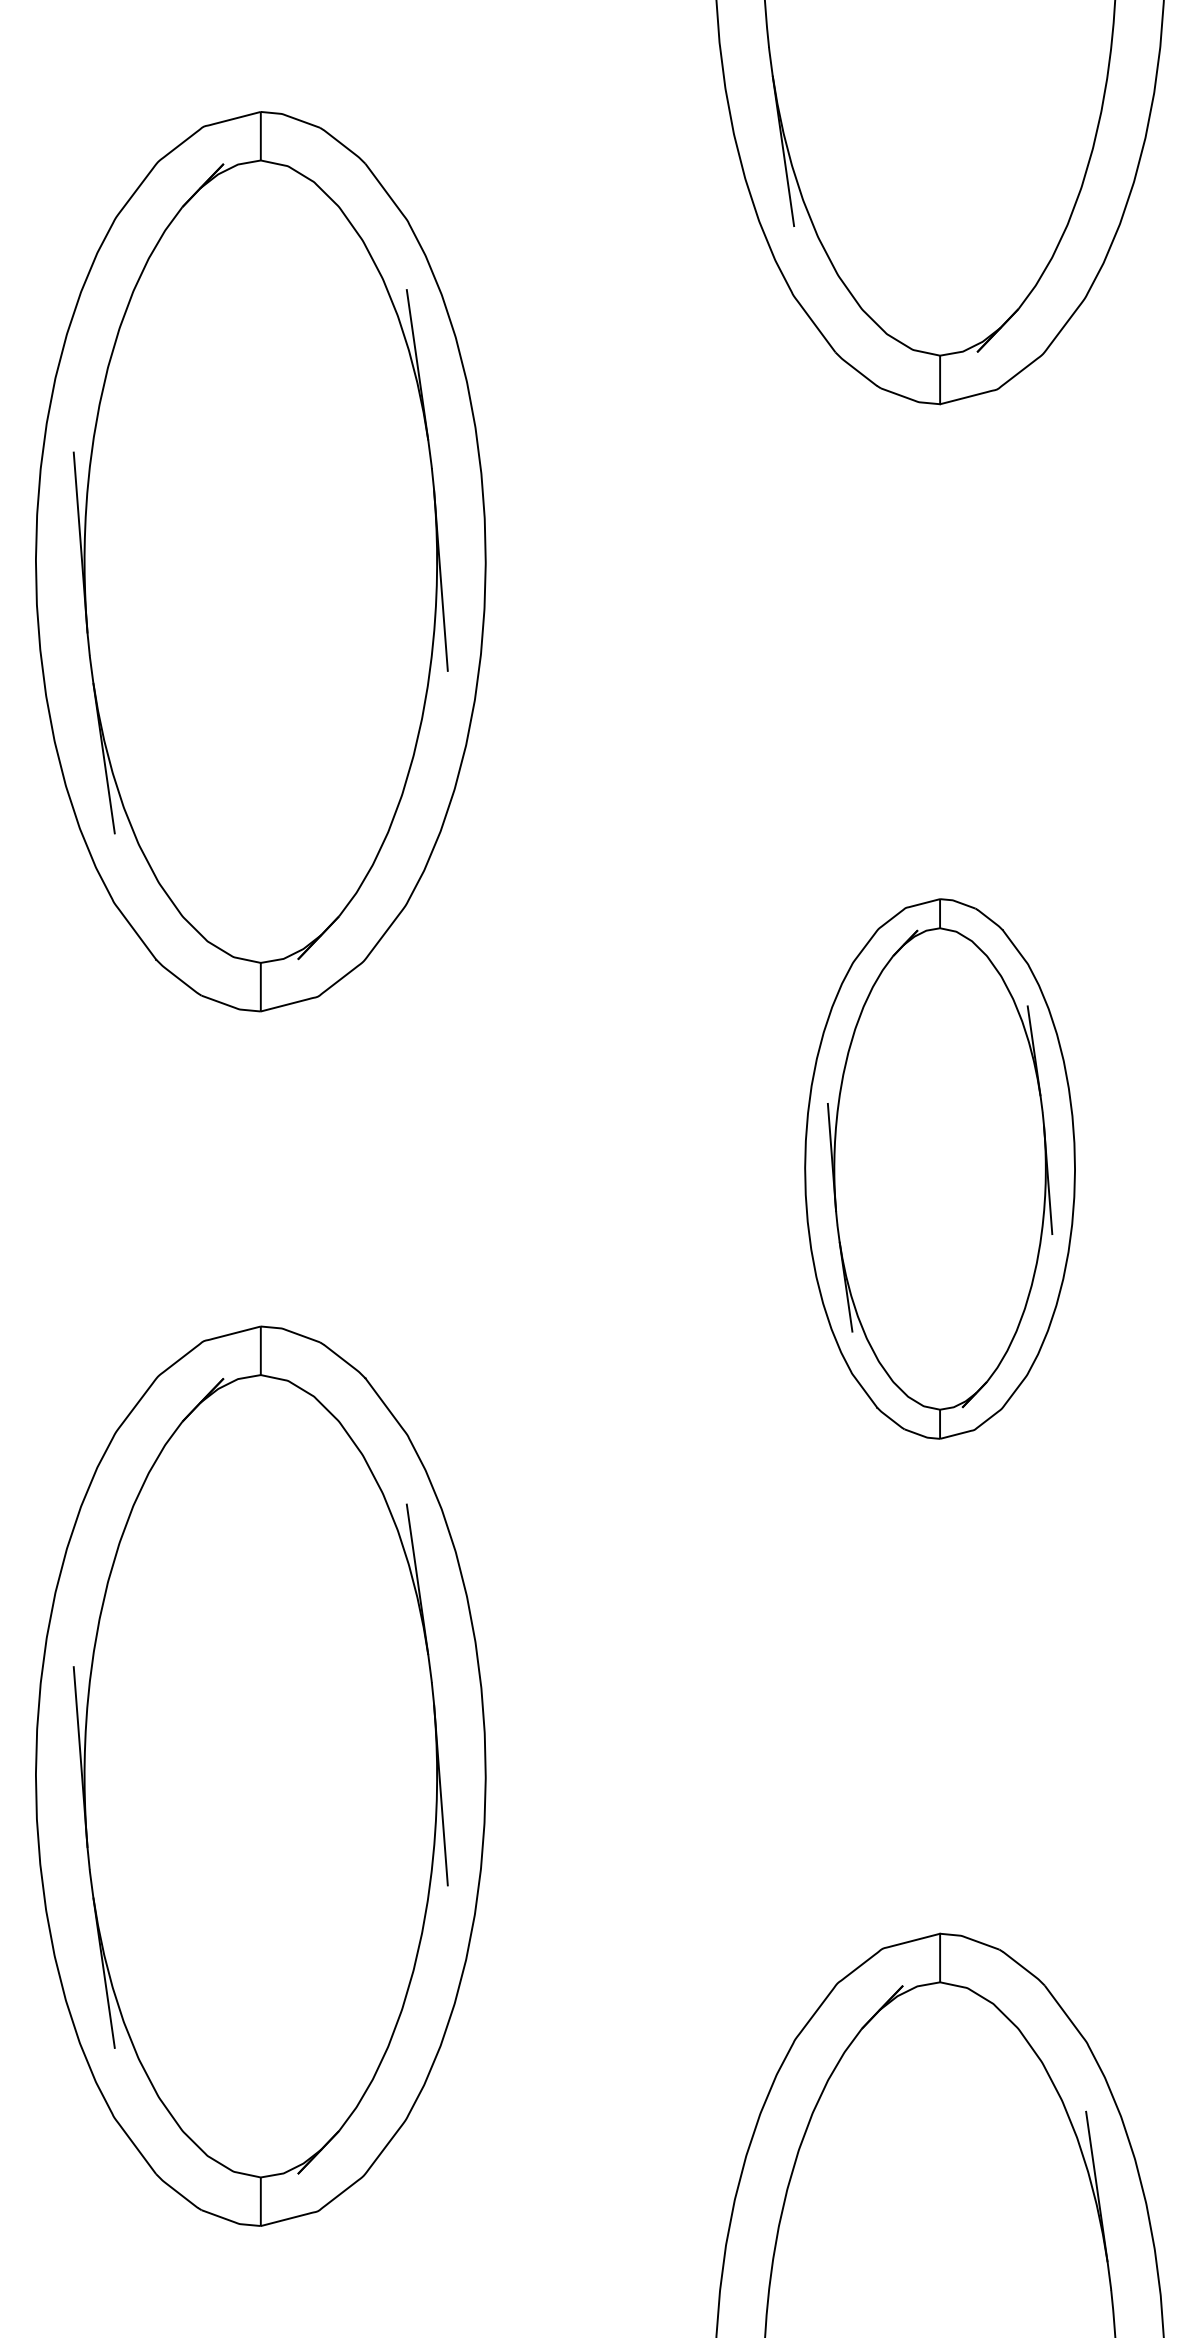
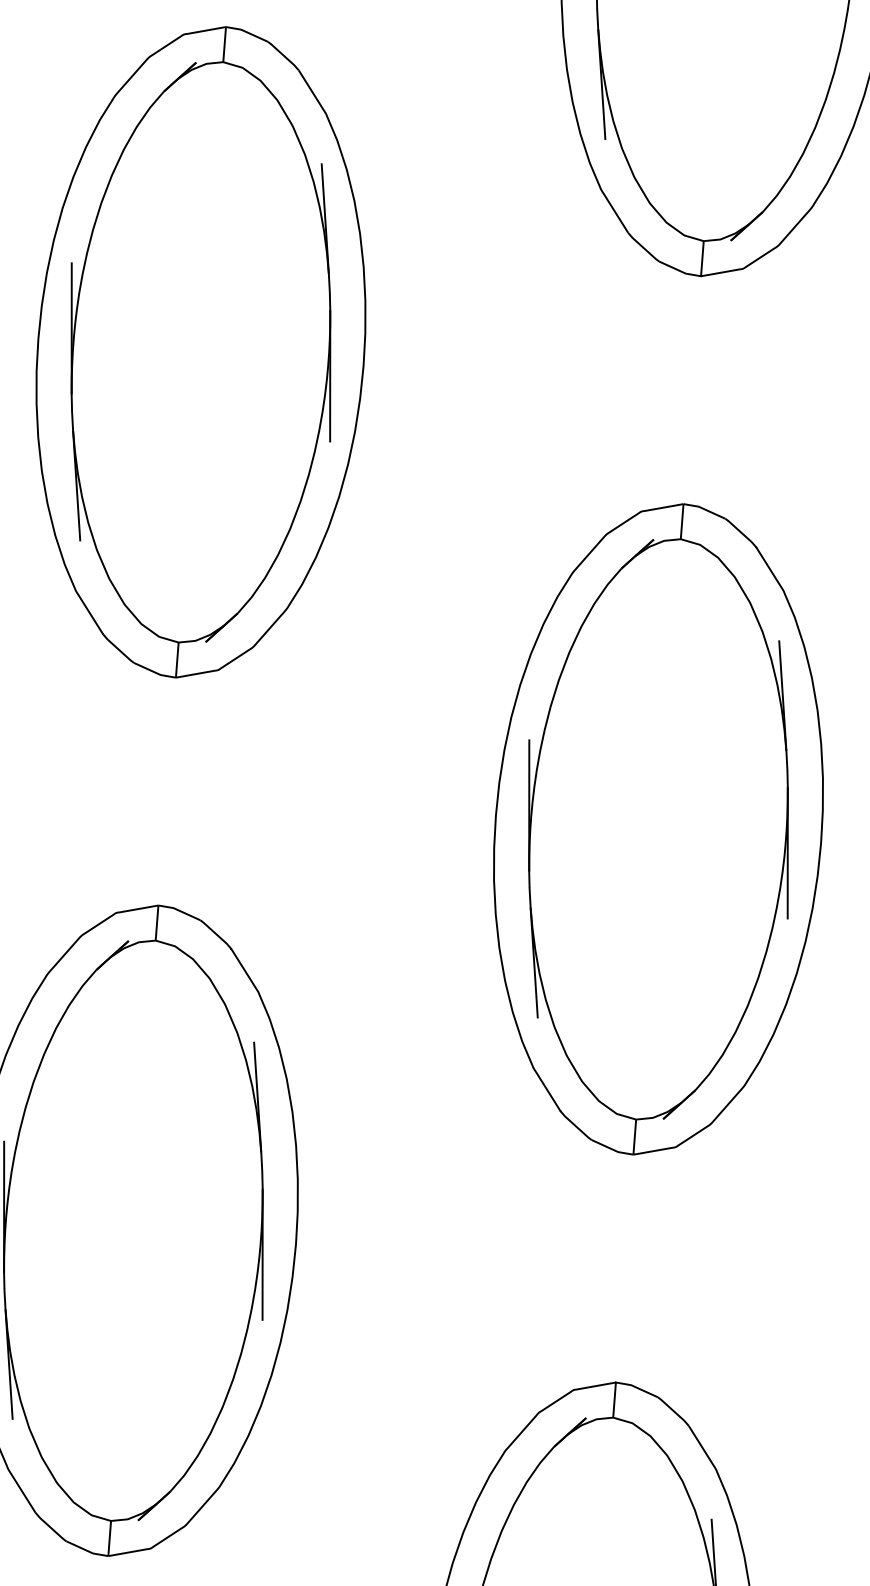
part: (939, 1168) -> (658, 828), size x1.67

